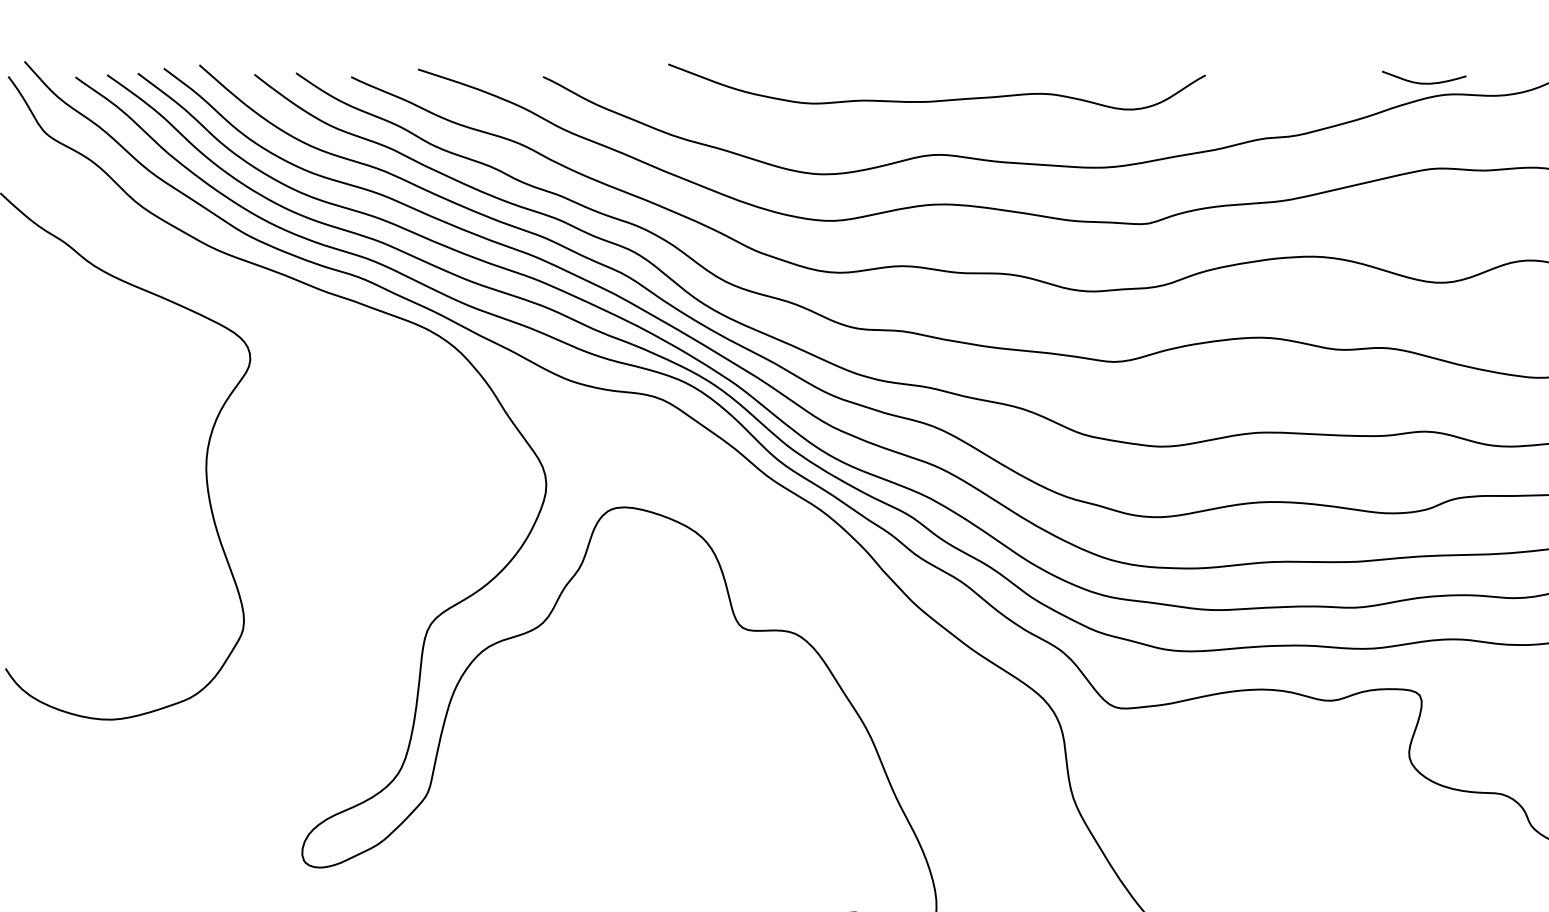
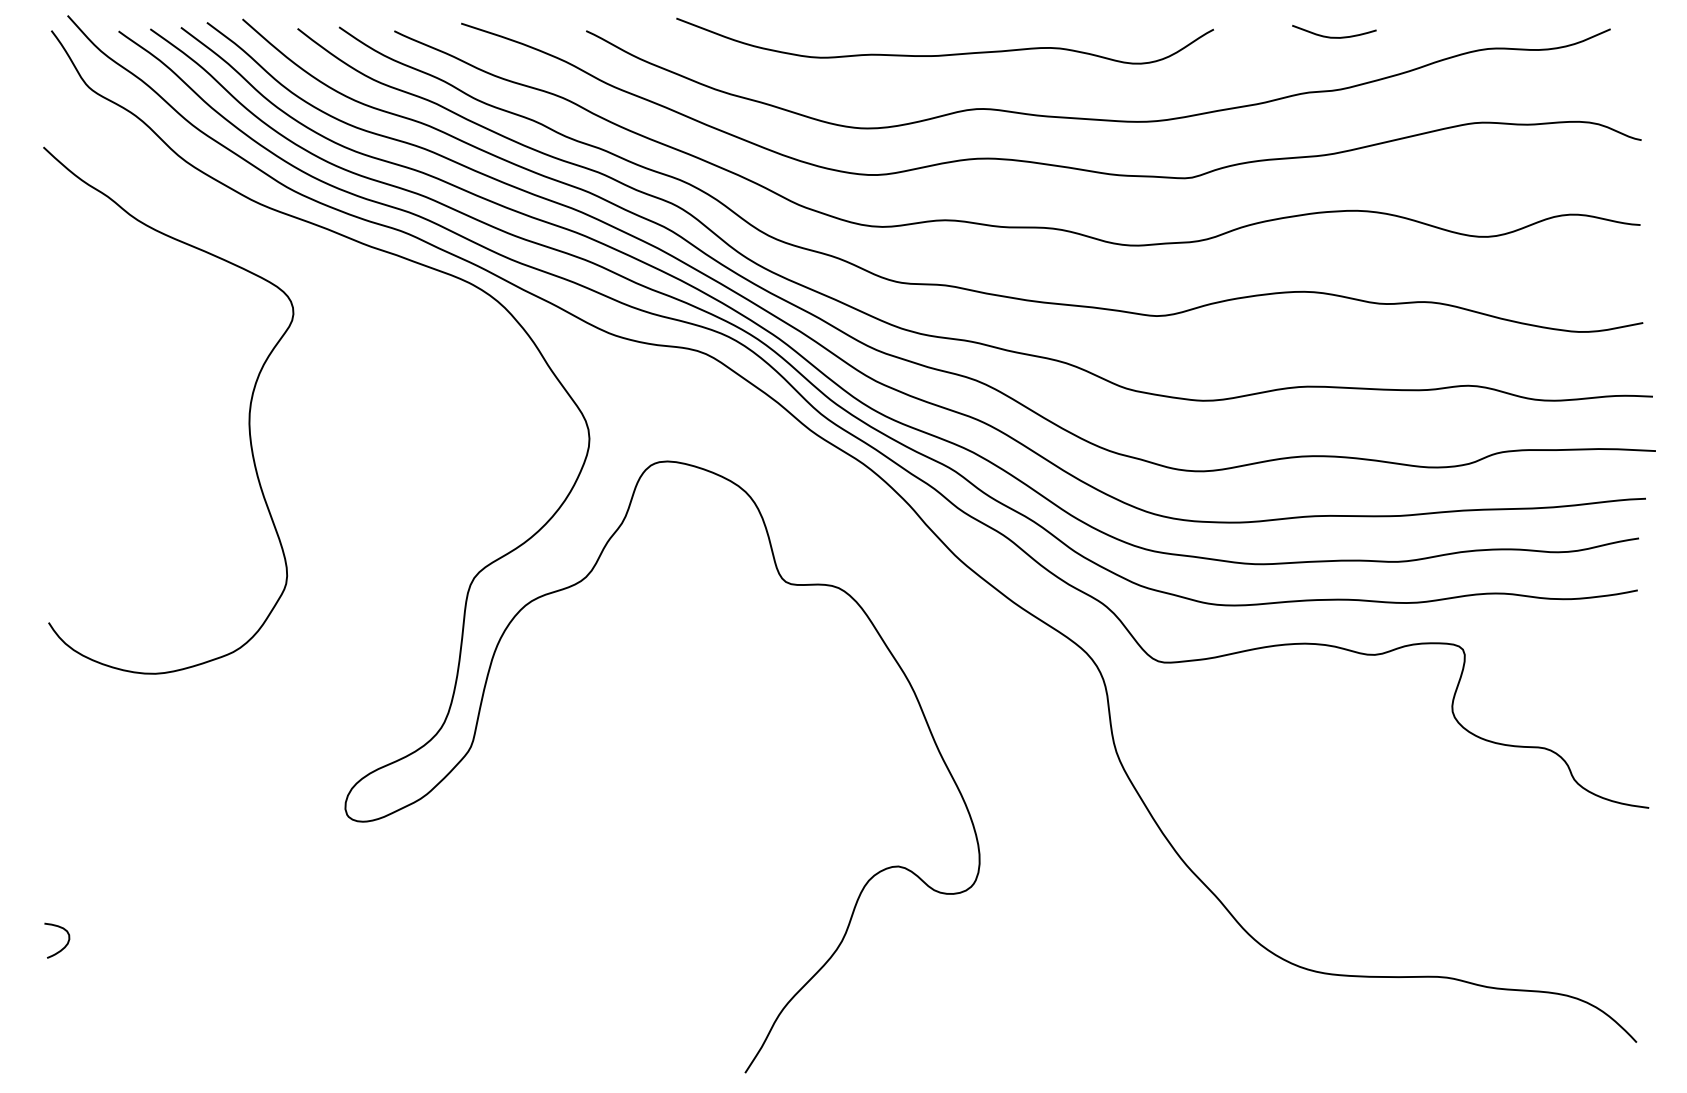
curve: (1424, 82) -> (1334, 36), moved
curve: (936, 100) -> (944, 54), moved

